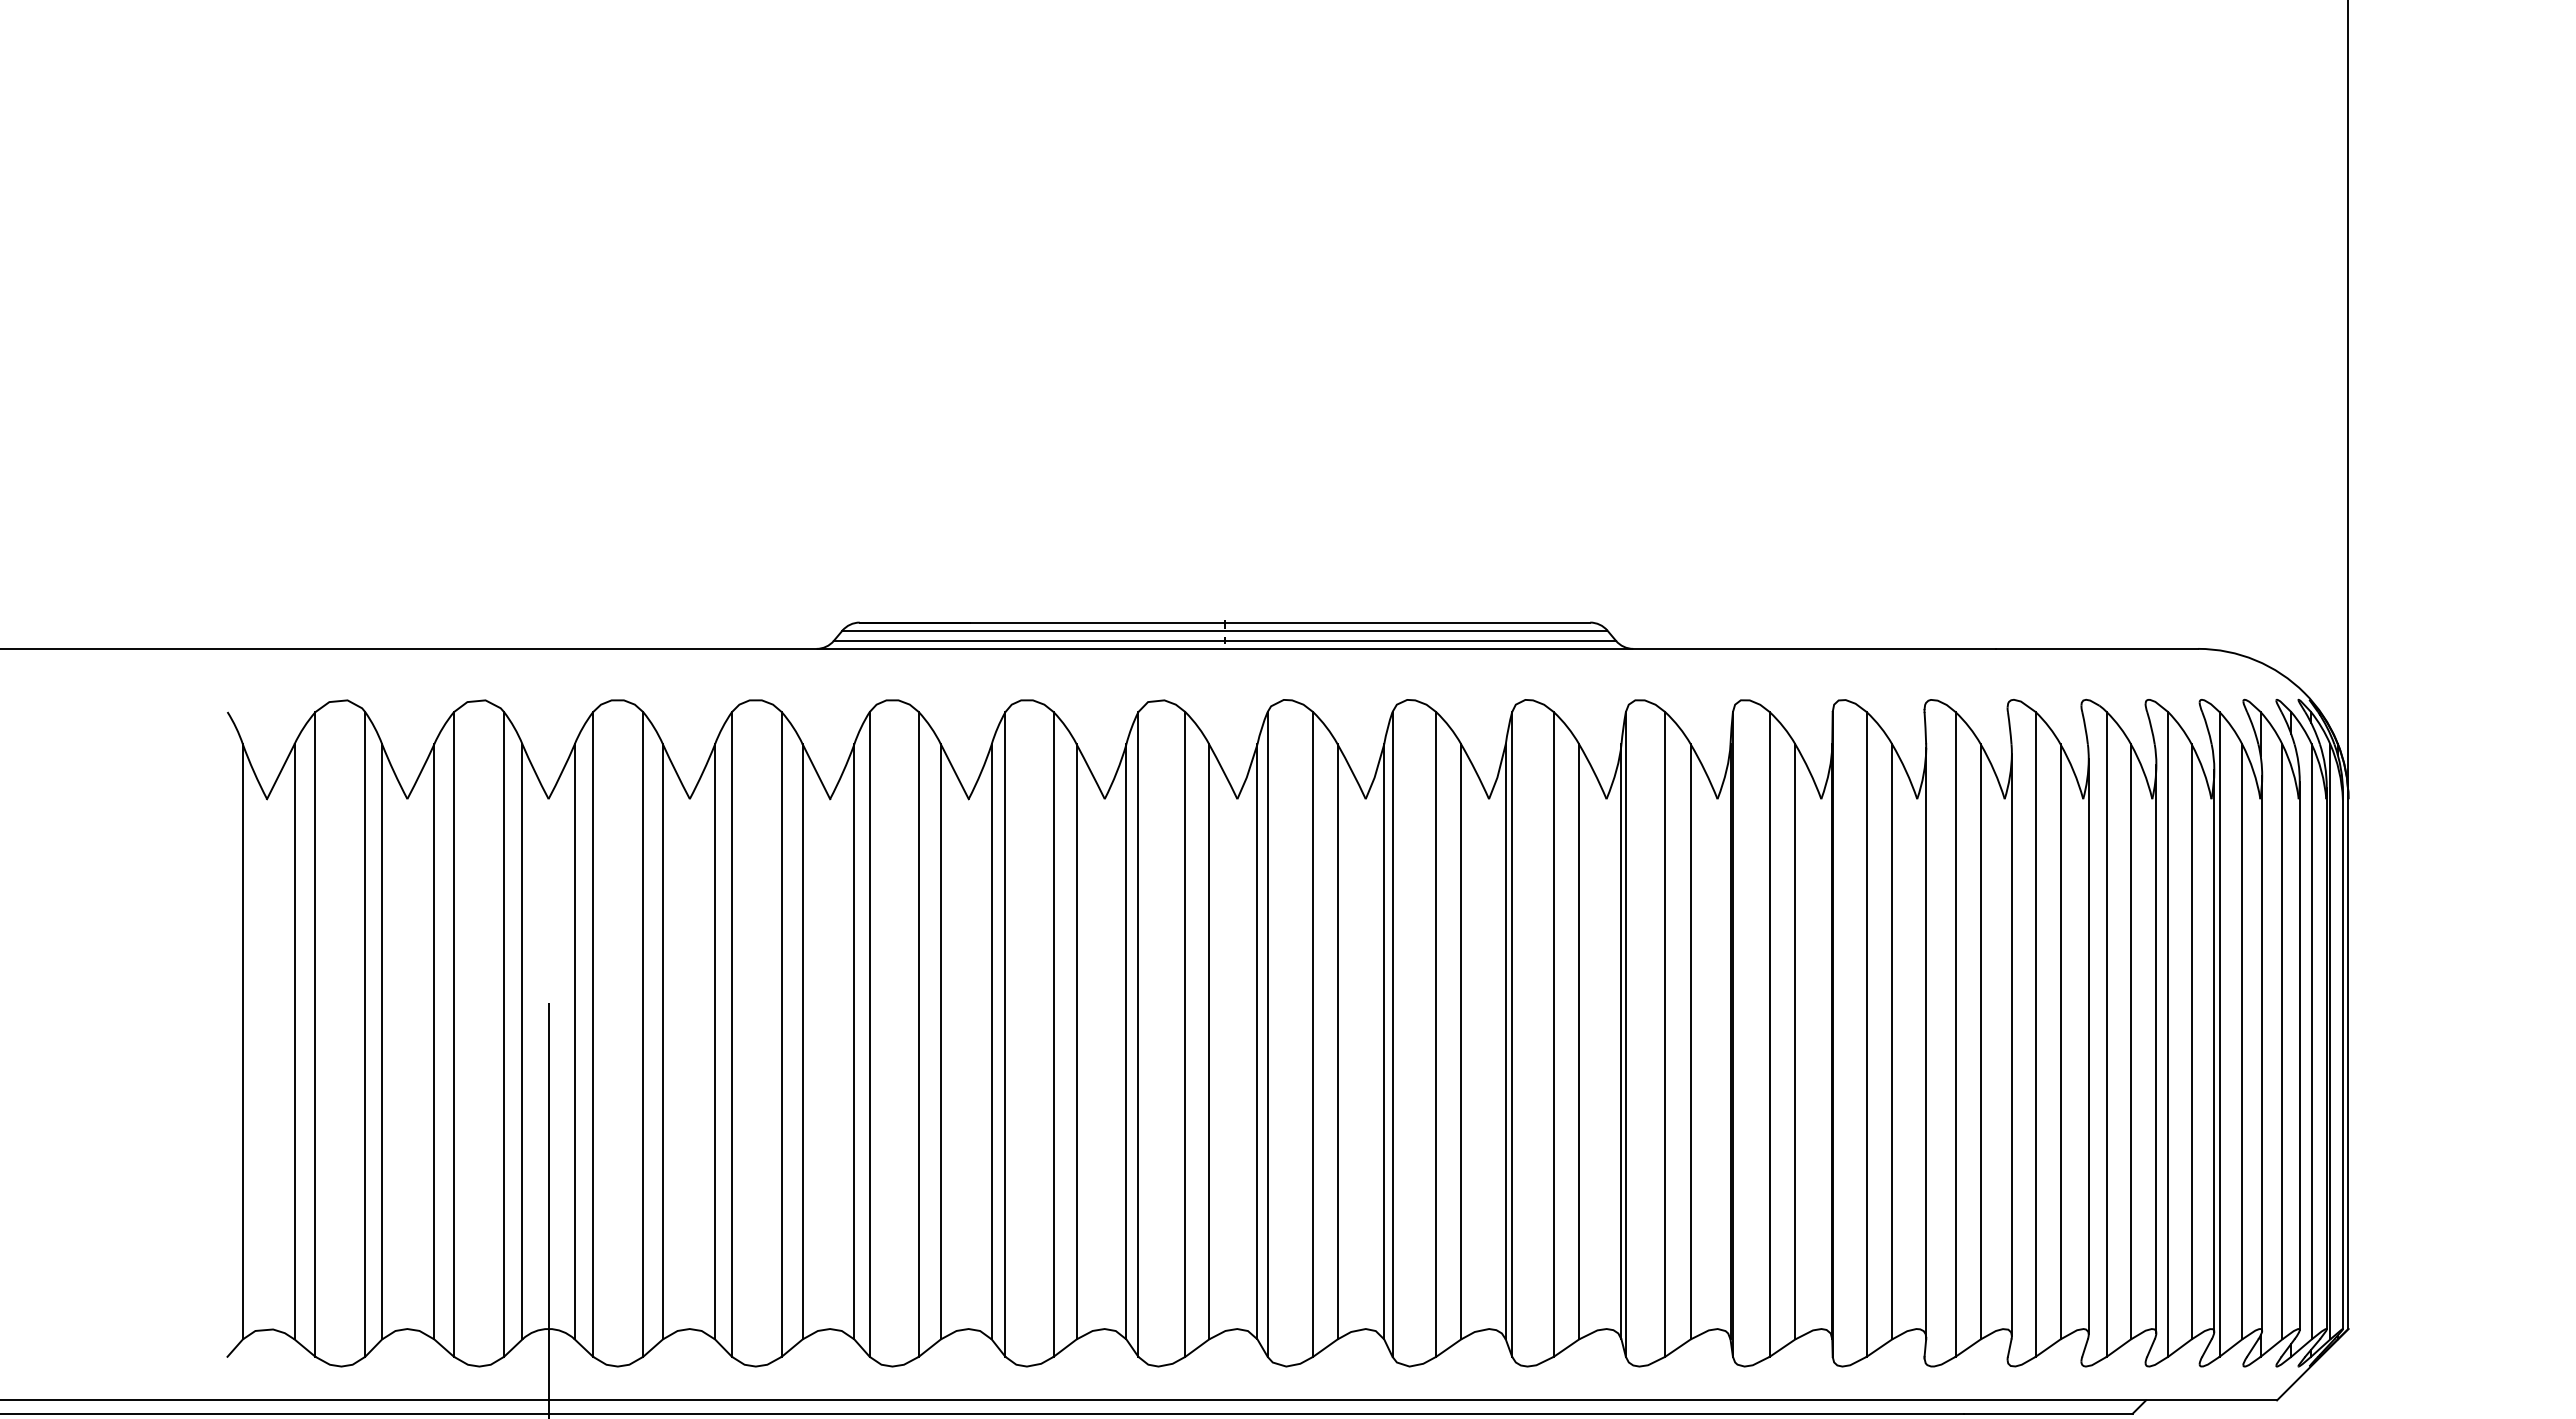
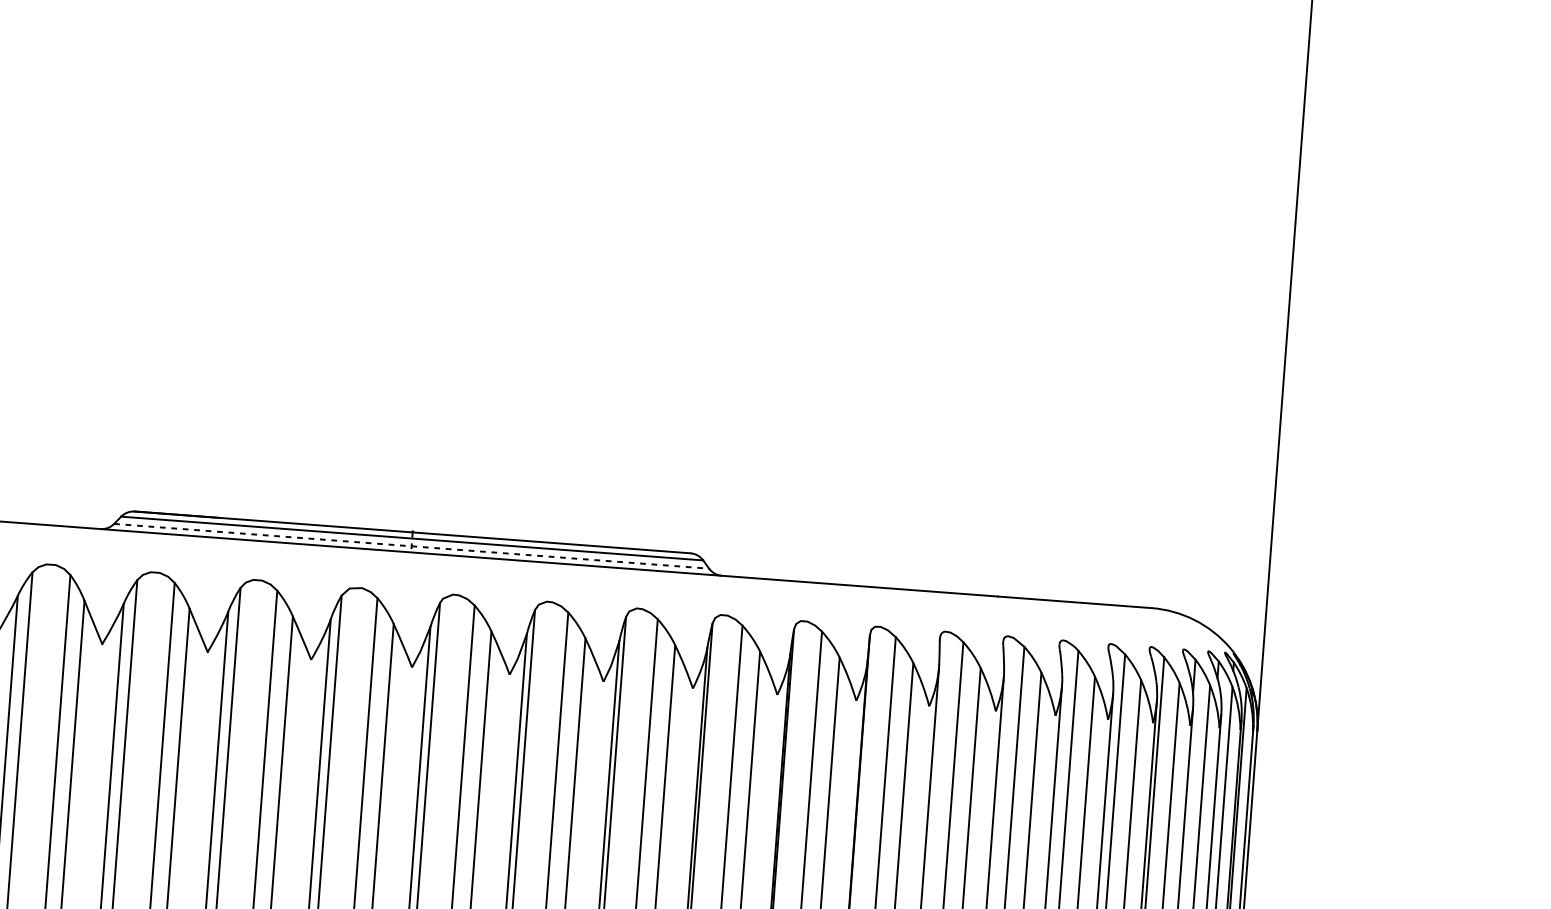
line: (1225, 640) -> (412, 546), solid -> dashed

